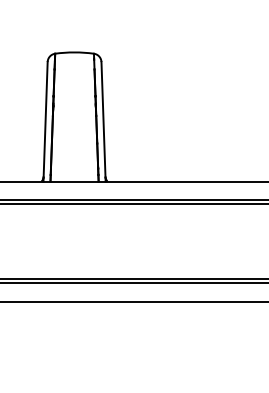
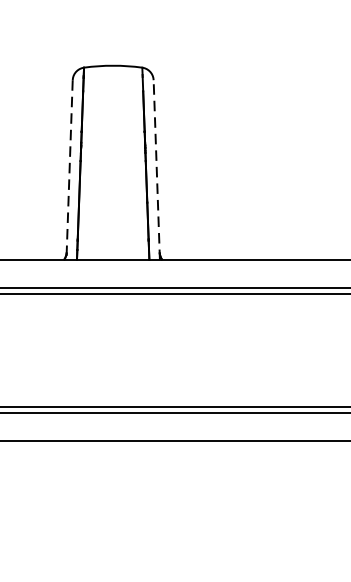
line: (45, 121) -> (69, 169), solid -> dashed
line: (103, 121) -> (156, 169), solid -> dashed

